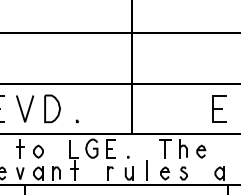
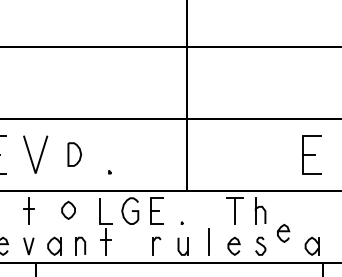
part: (52, 108) -> (74, 154), size x0.6
part: (38, 151) -> (68, 209), moved
curve: (201, 151) -> (283, 232), moved

